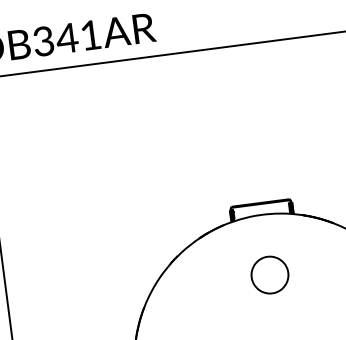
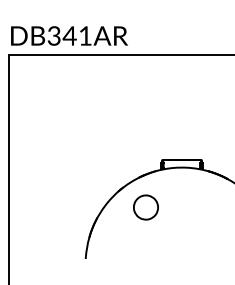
part: (269, 275) -> (145, 207), moved

